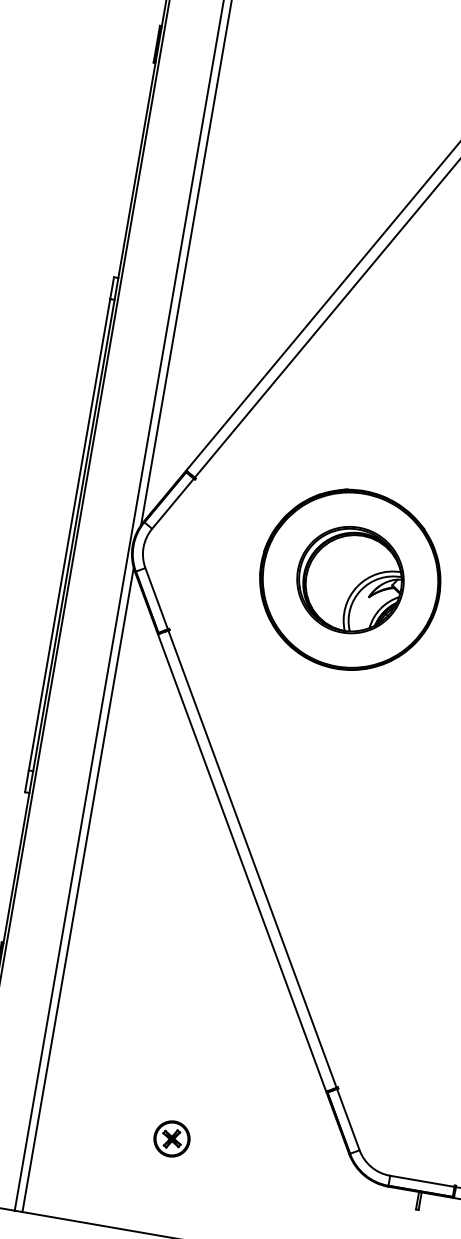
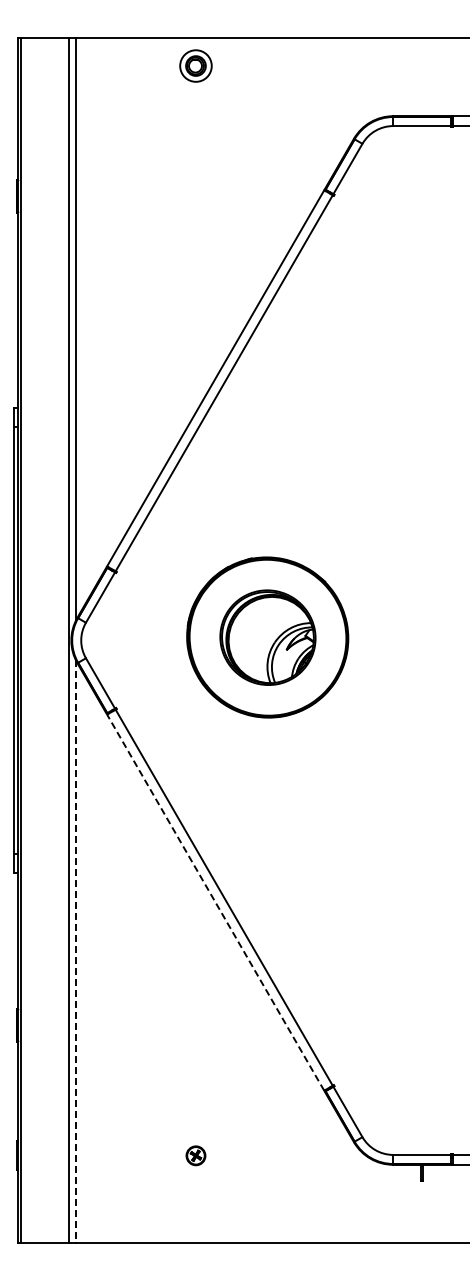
line: (241, 862) -> (215, 902), solid -> dashed
line: (77, 890) -> (75, 951), solid -> dashed
part: (171, 1138) -> (195, 1155), size x0.6

